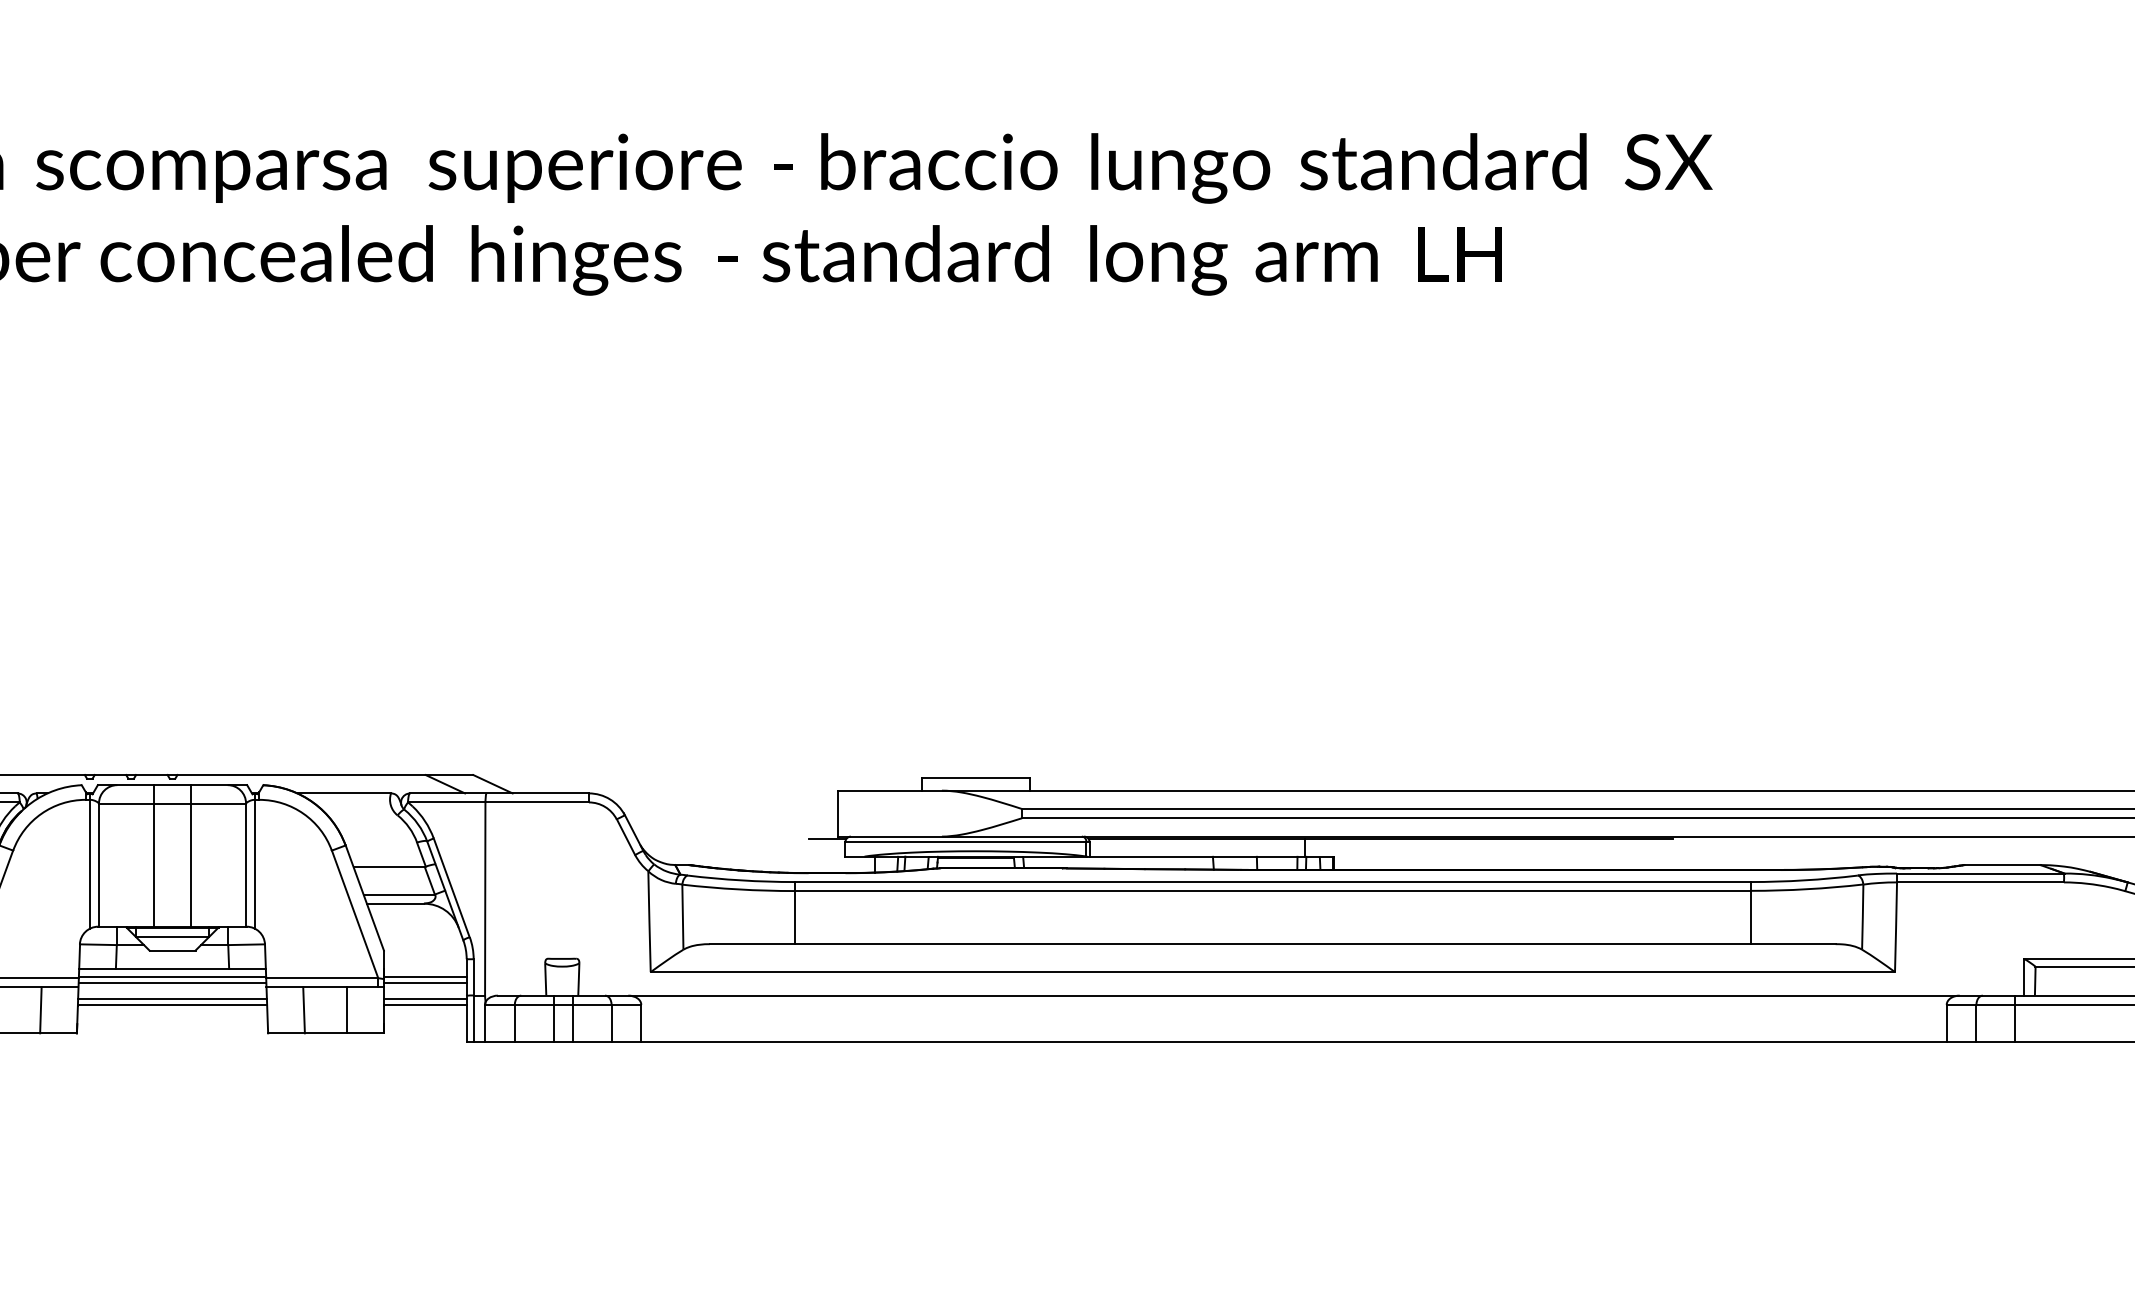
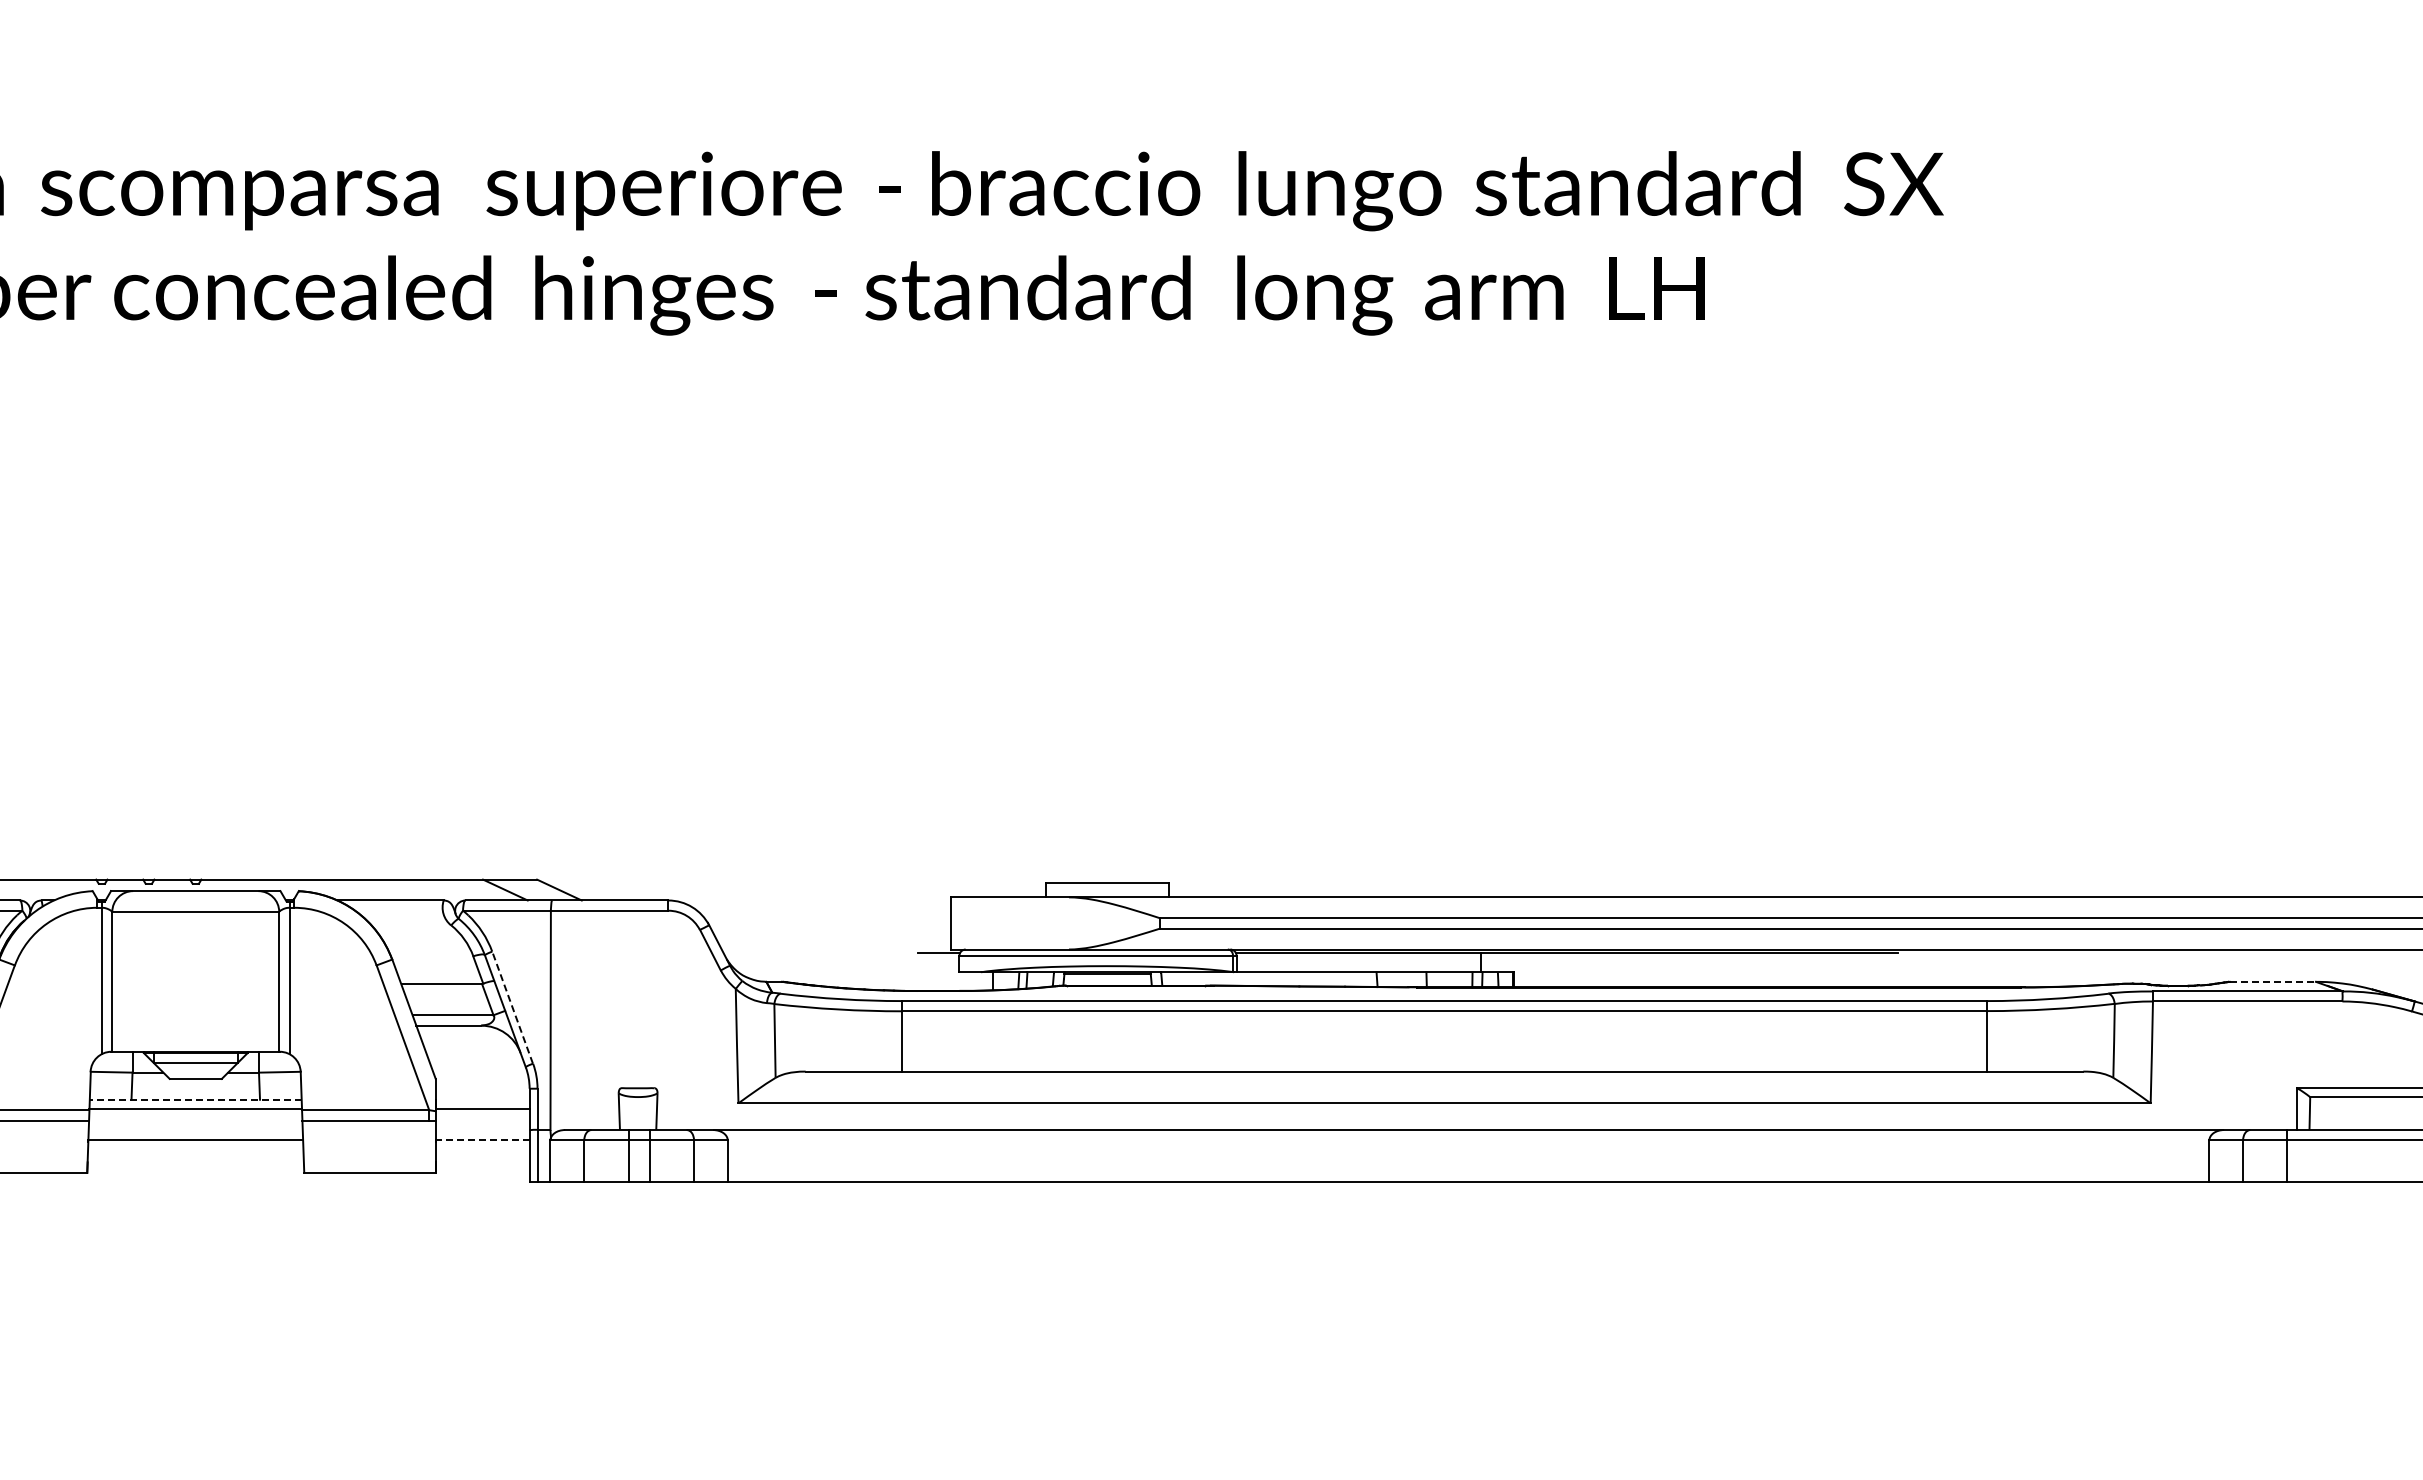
line: (153, 855) -> (174, 971), removed
line: (190, 855) -> (216, 971), removed
line: (2003, 864) -> (2273, 981), solid -> dashed
line: (451, 887) -> (512, 1007), solid -> dashed
line: (172, 968) -> (195, 1099), solid -> dashed
line: (172, 982) -> (195, 1115), removed
line: (425, 982) -> (482, 1115), removed
line: (172, 999) -> (195, 1134), removed
line: (425, 999) -> (482, 1134), removed
line: (425, 1004) -> (482, 1140), solid -> dashed
line: (41, 1010) -> (46, 1146), removed
line: (304, 1010) -> (345, 1146), removed
line: (346, 1010) -> (393, 1146), removed

